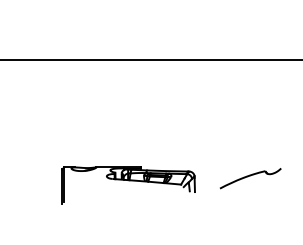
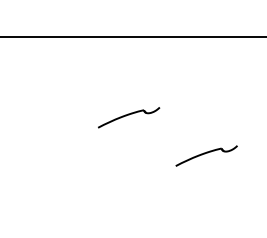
part: (173, 140) -> (128, 117), added
part: (128, 185) -> (83, 162), removed

